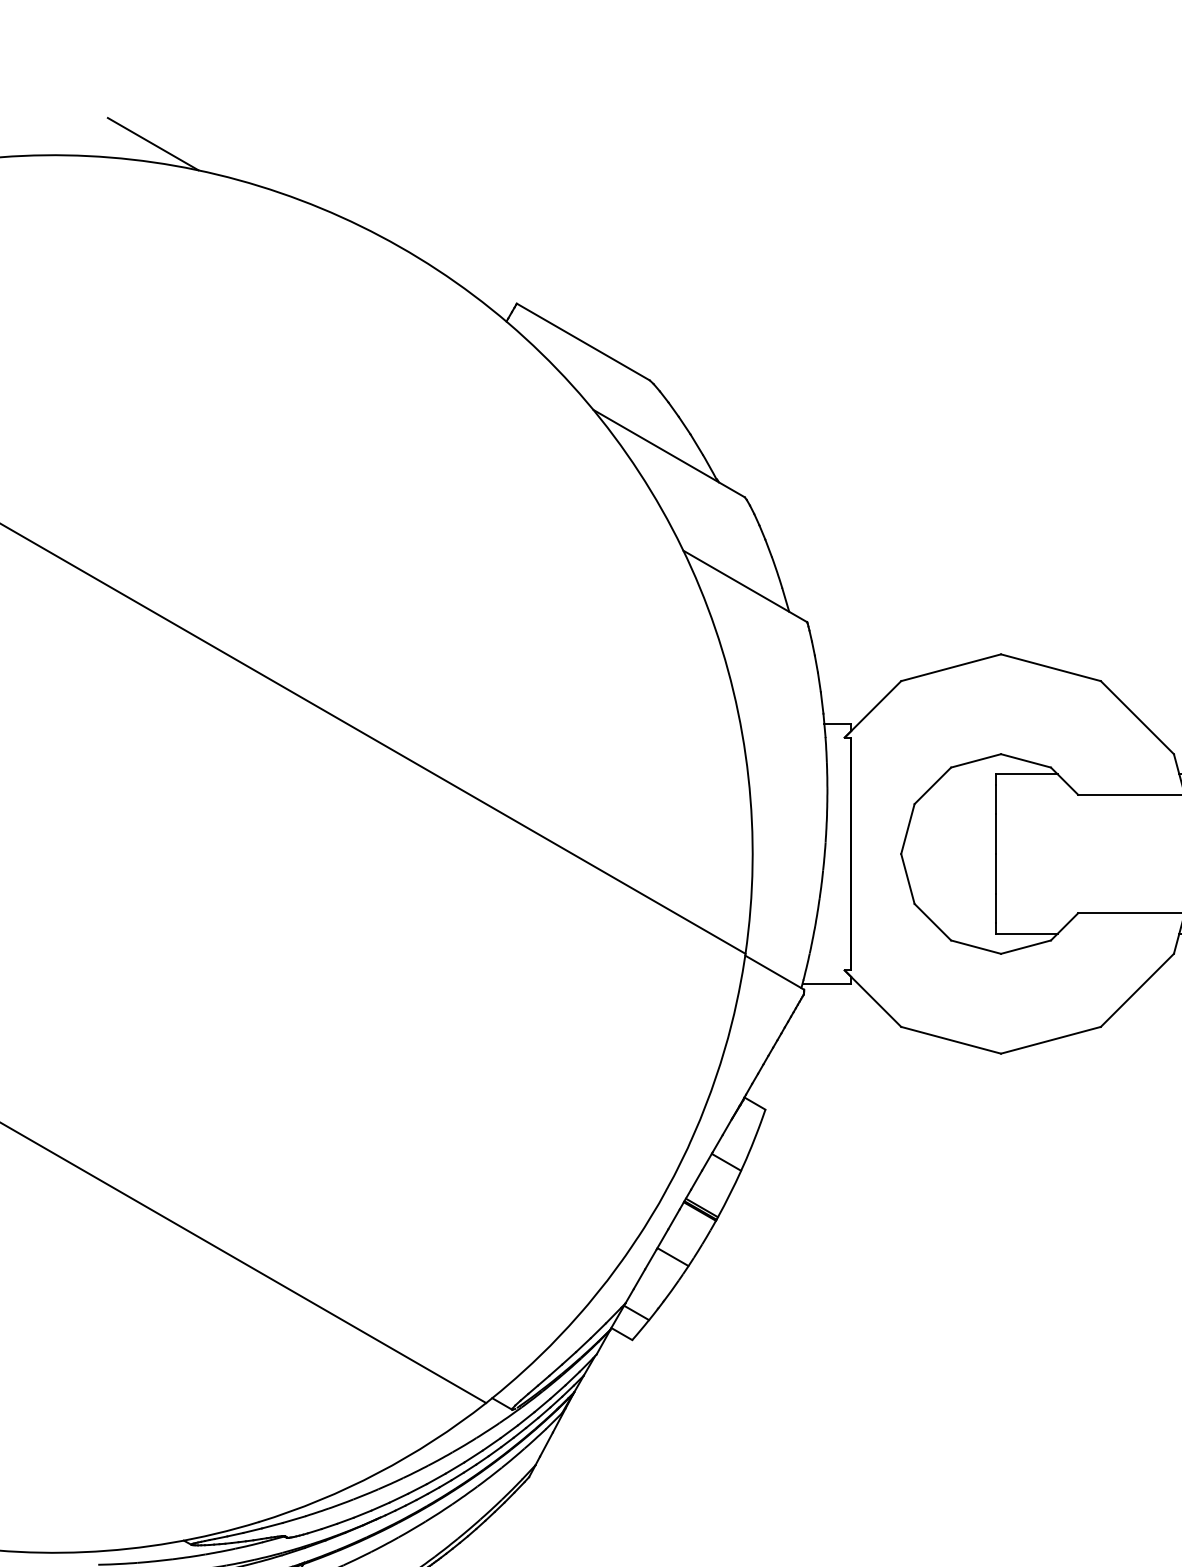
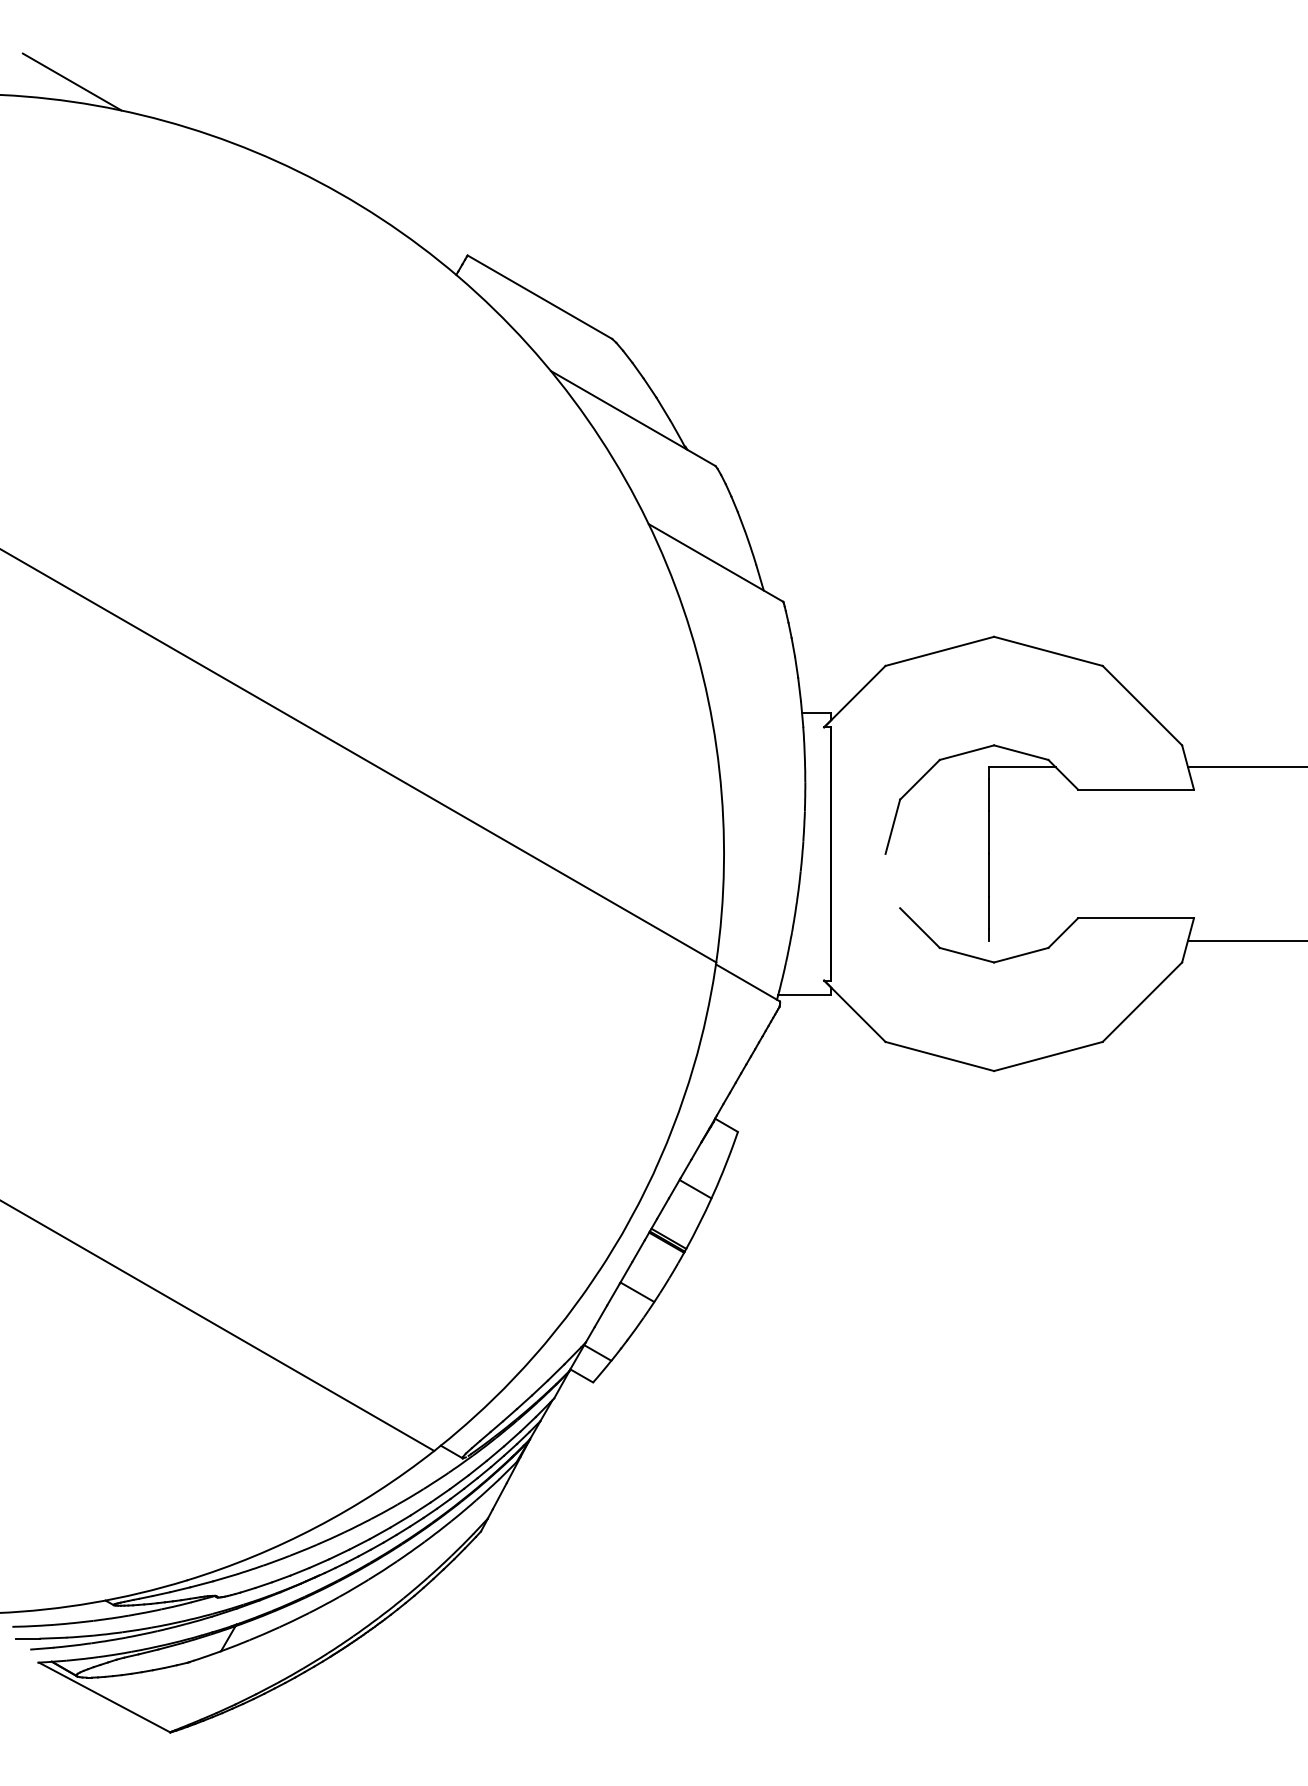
line: (907, 878) -> (892, 880), removed
line: (1026, 933) -> (1021, 940), removed

